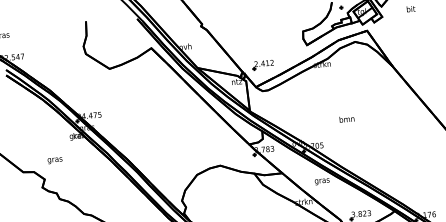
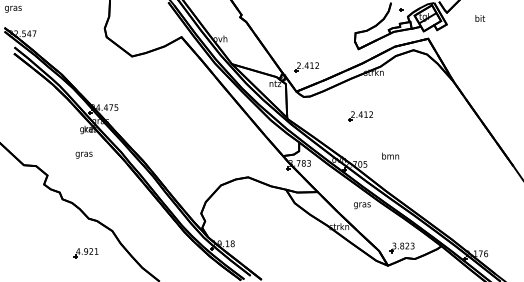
part: (313, 103) -> (360, 116), added
text: (346, 118) -> (390, 155), moved
text: (54, 160) -> (83, 154), moved

